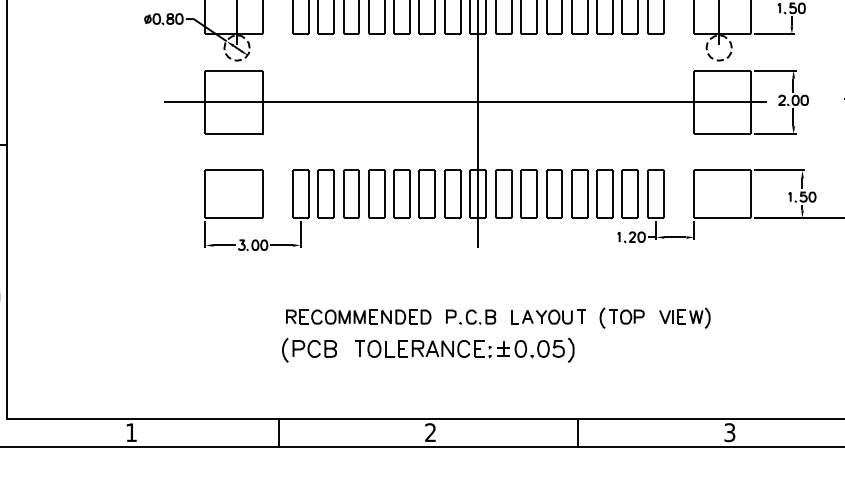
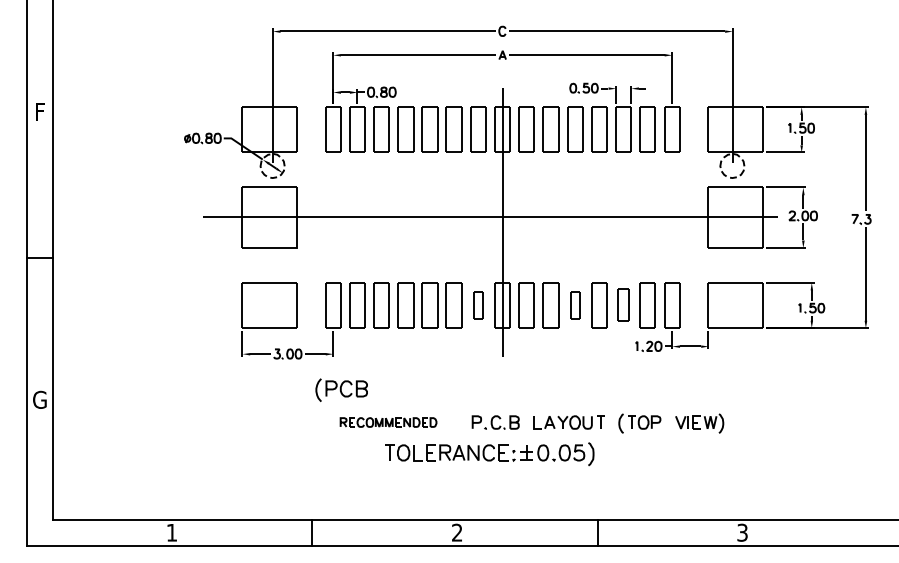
part: (452, 194) -> (478, 305), size x0.6
part: (554, 194) -> (575, 305), size x0.6
part: (605, 194) -> (623, 305), size x0.7
part: (358, 317) -> (388, 422), size x0.7
part: (309, 349) -> (341, 389), moved

